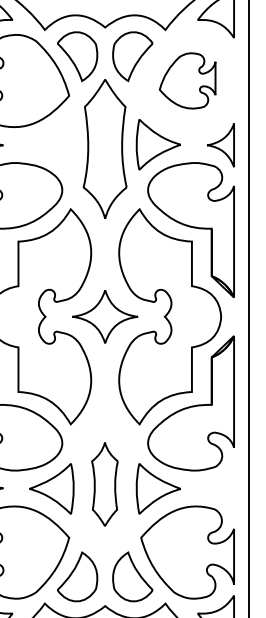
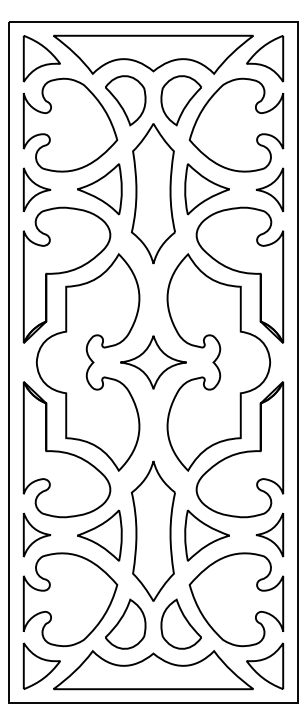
part: (187, 80) -> (236, 124), size x1.67
part: (51, 144) -> (99, 189), added
part: (104, 483) -> (152, 530), size x1.67
part: (220, 487) -> (269, 534), added

